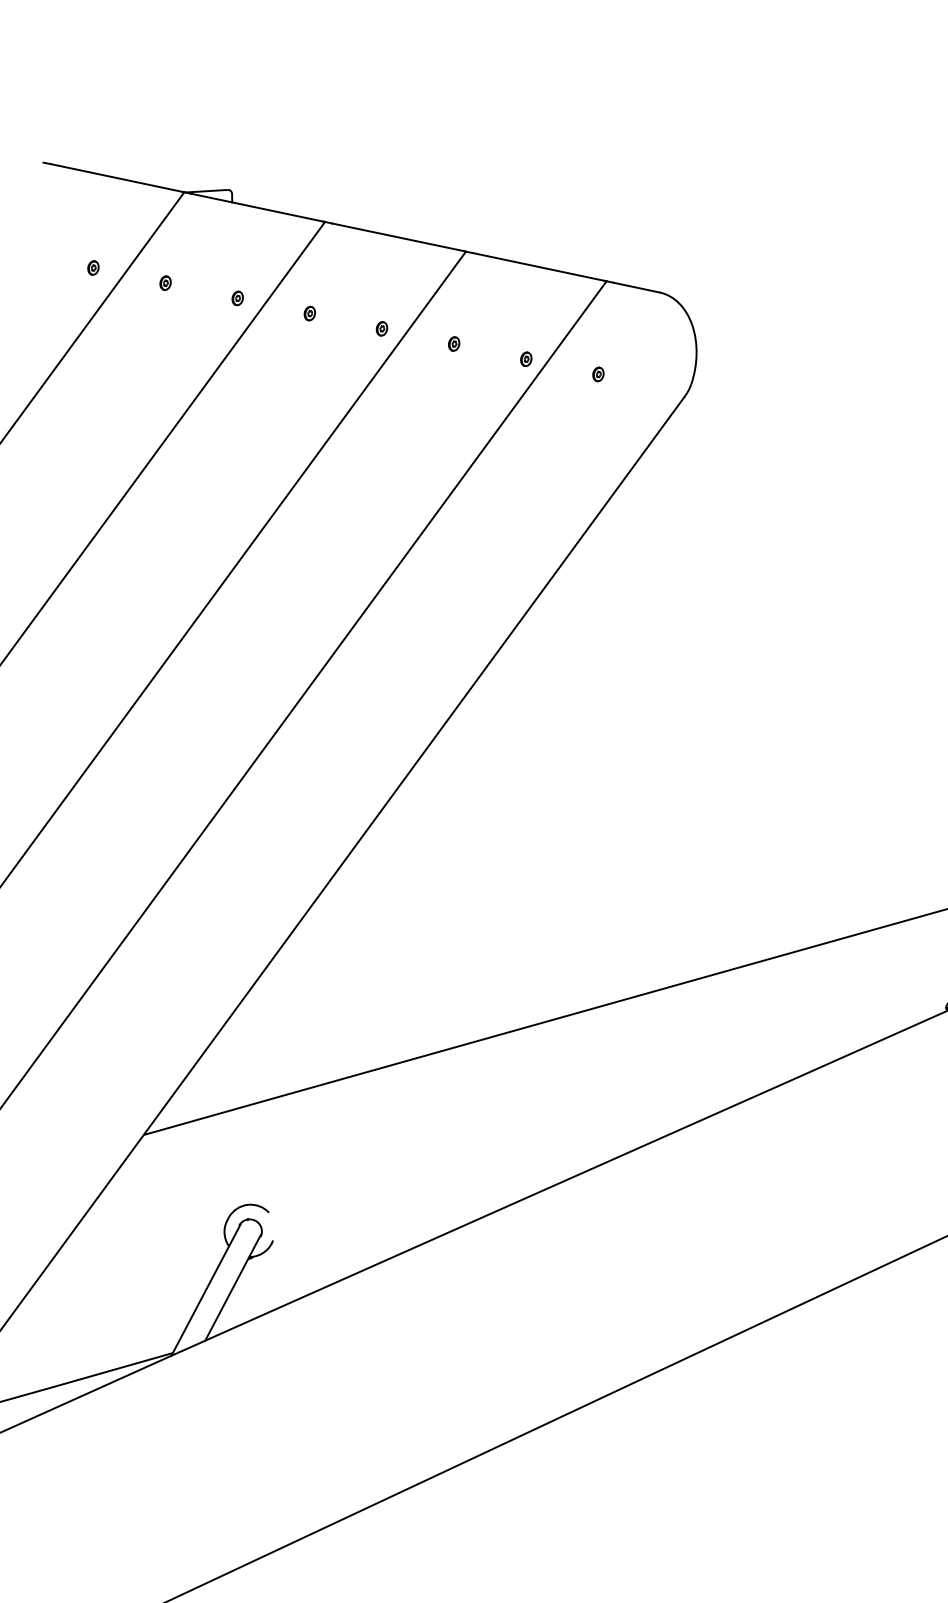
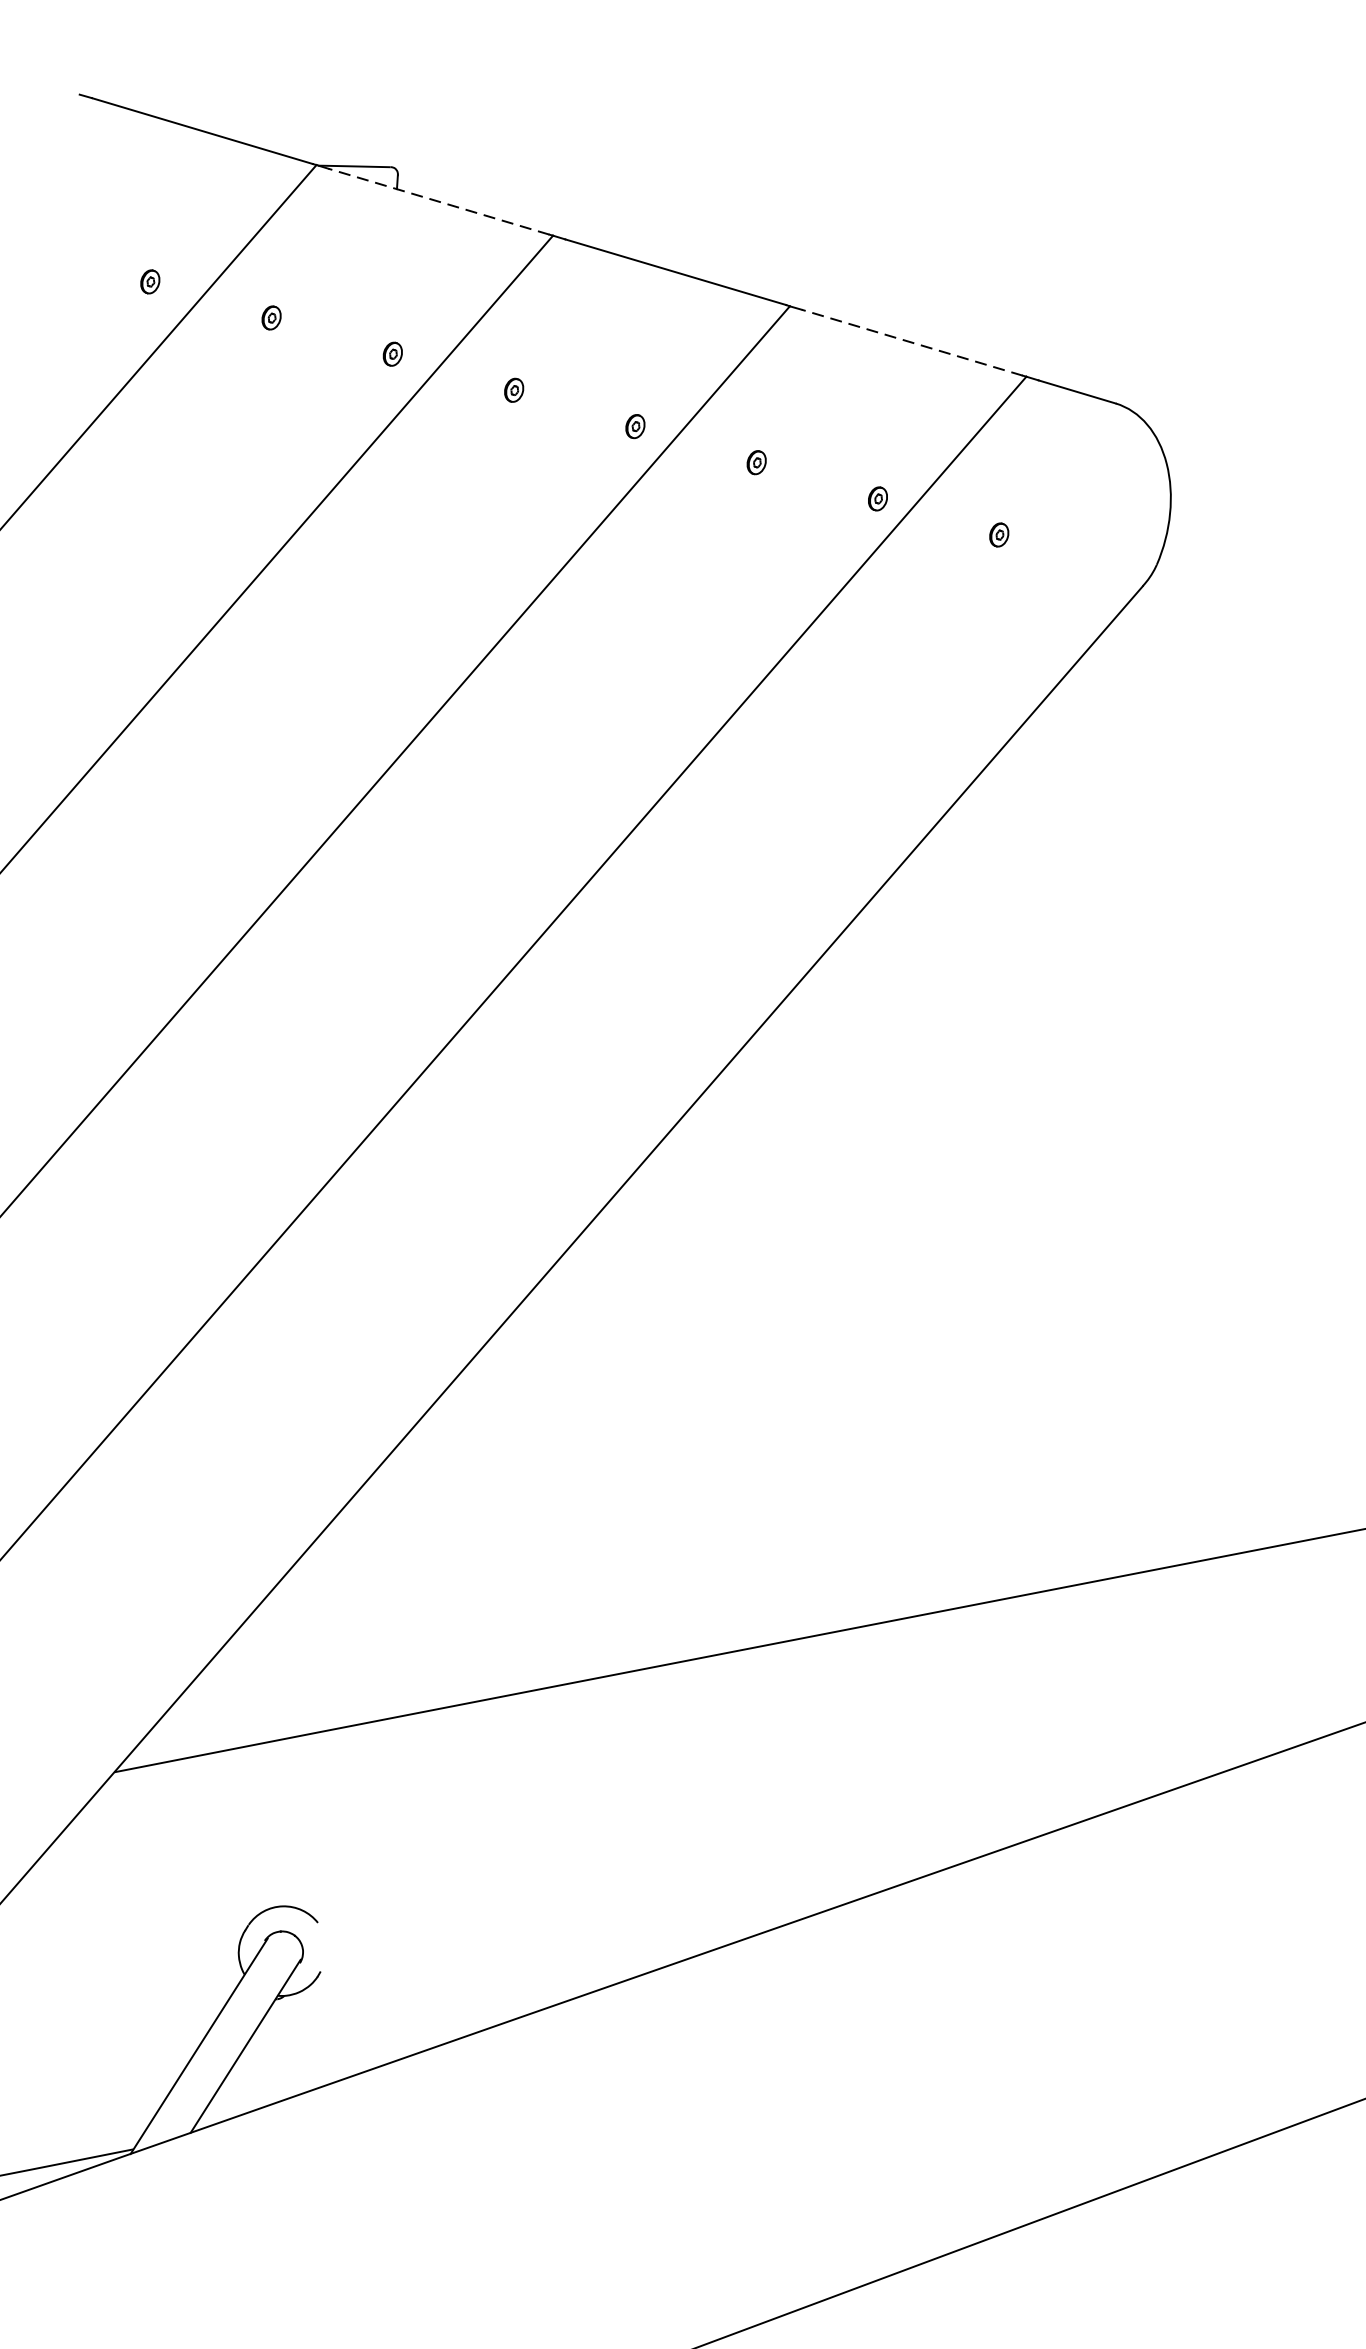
line: (256, 207) -> (437, 201), solid -> dashed
line: (538, 266) -> (911, 341), solid -> dashed

